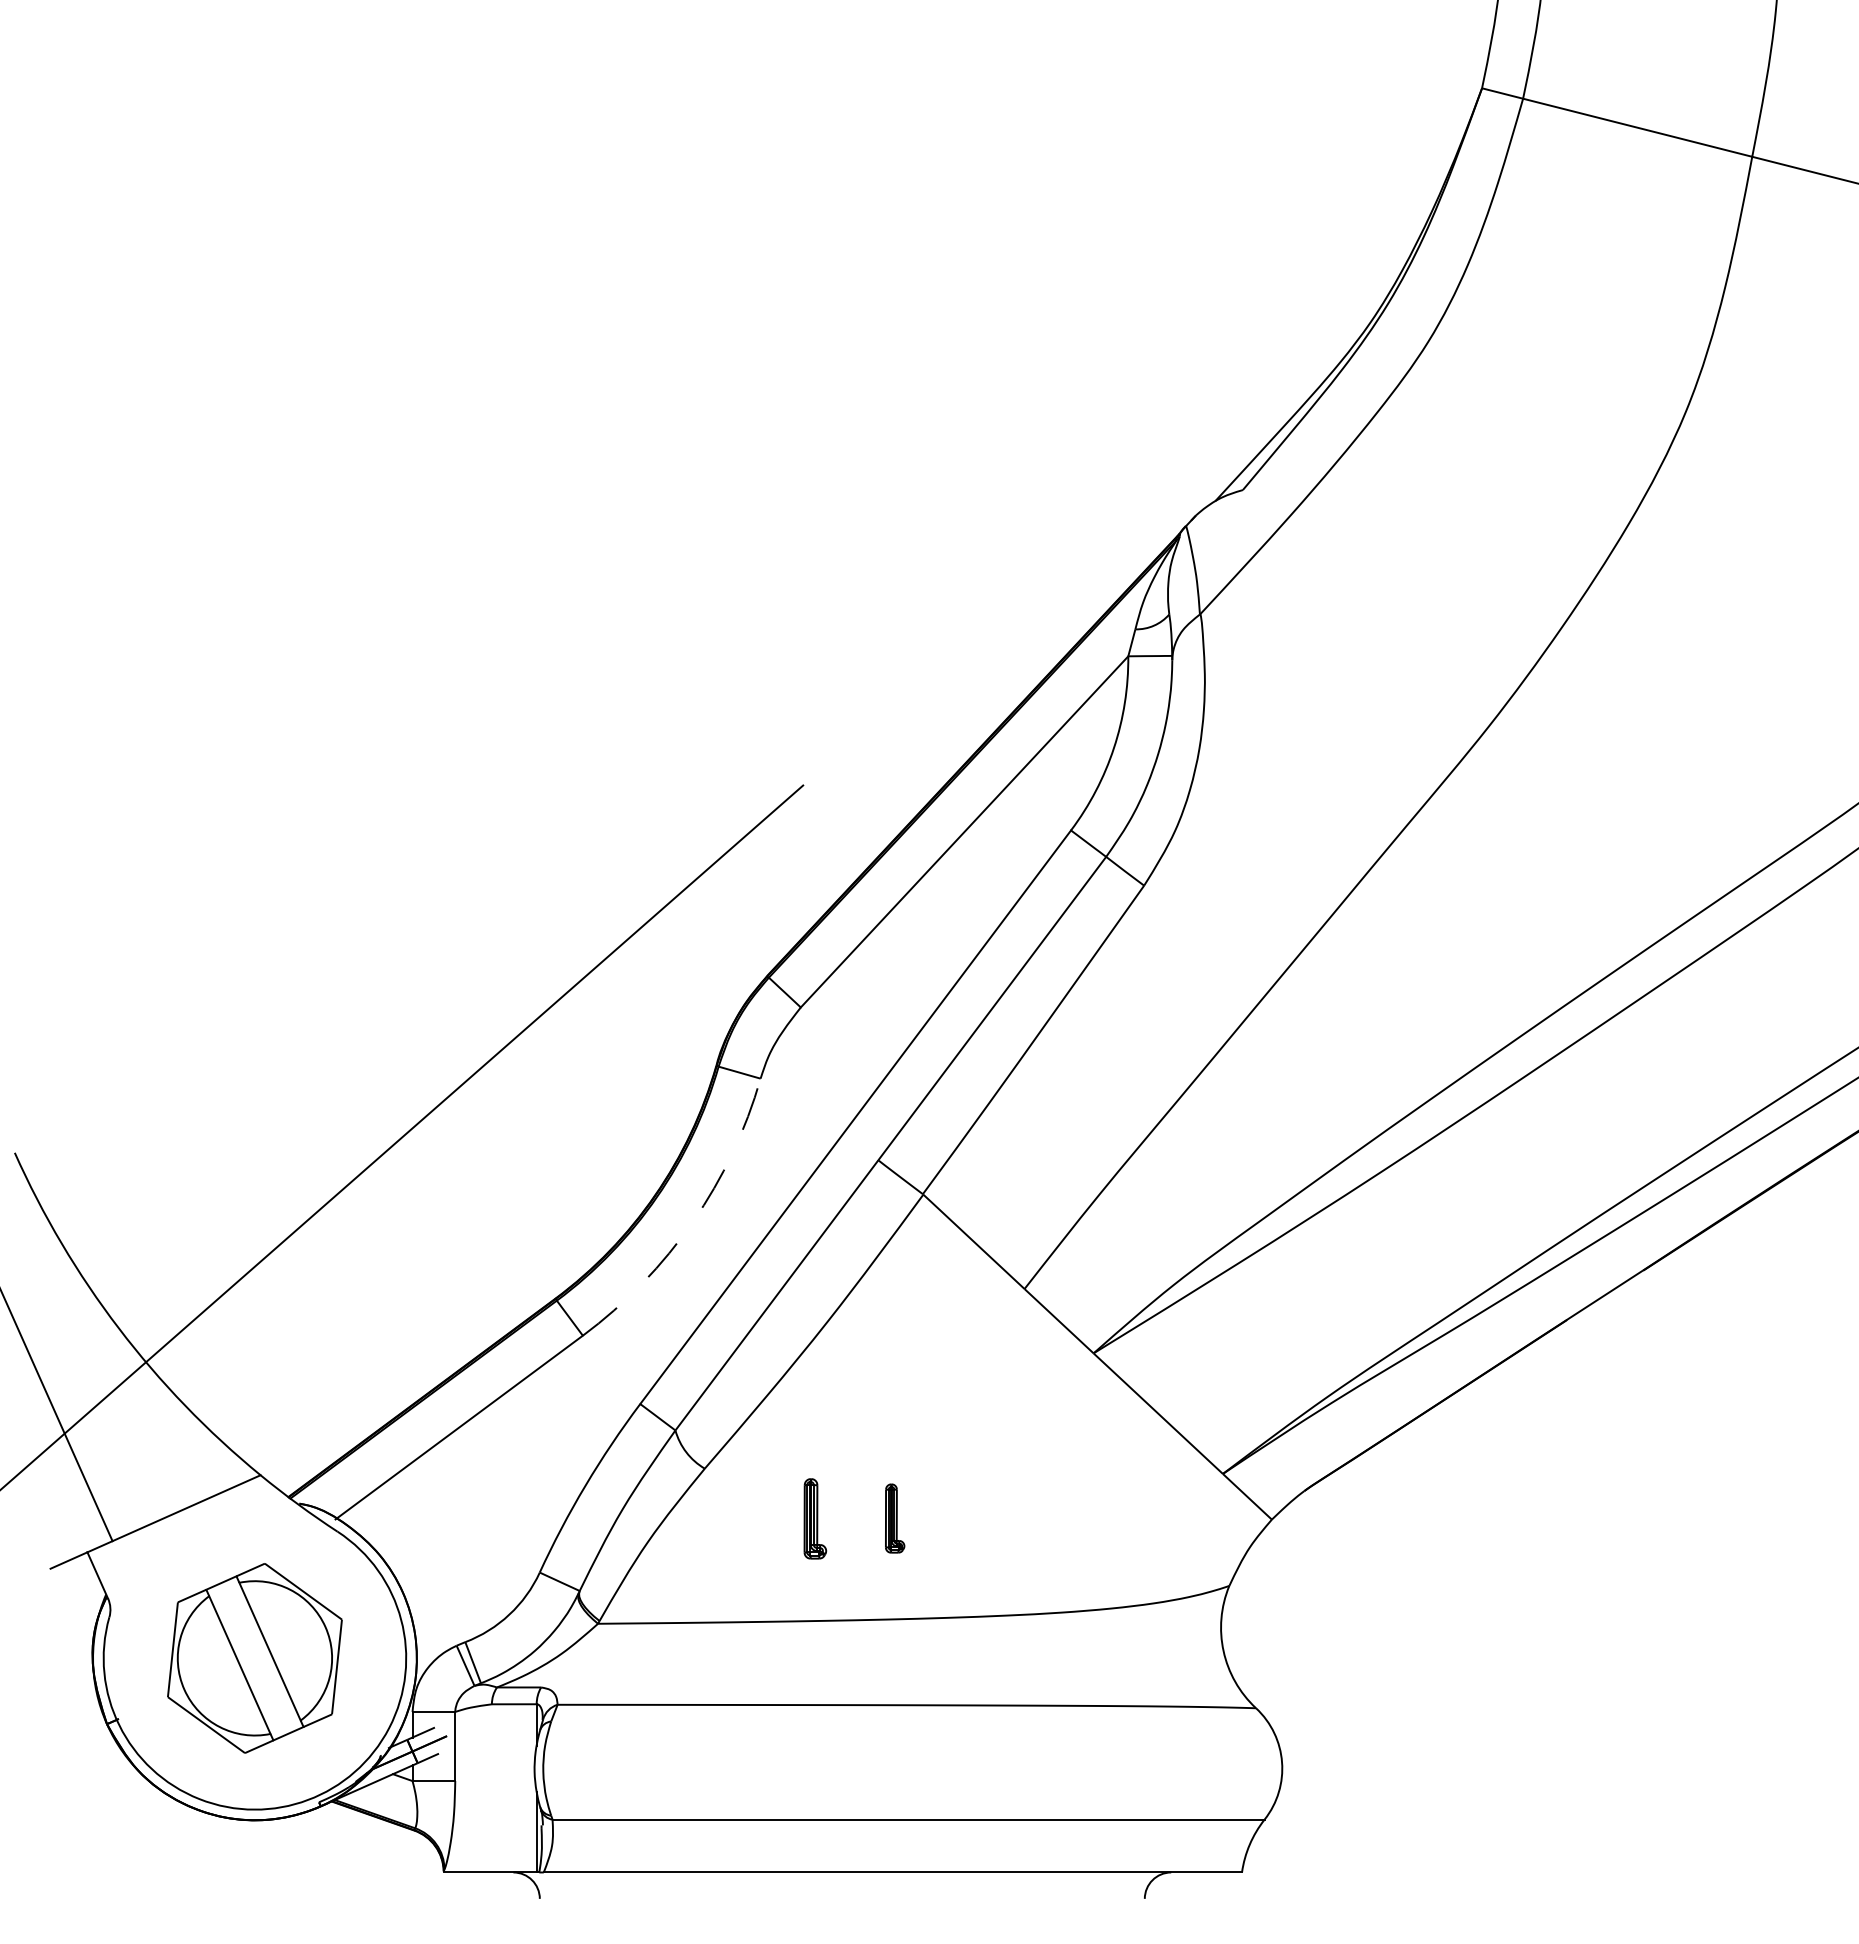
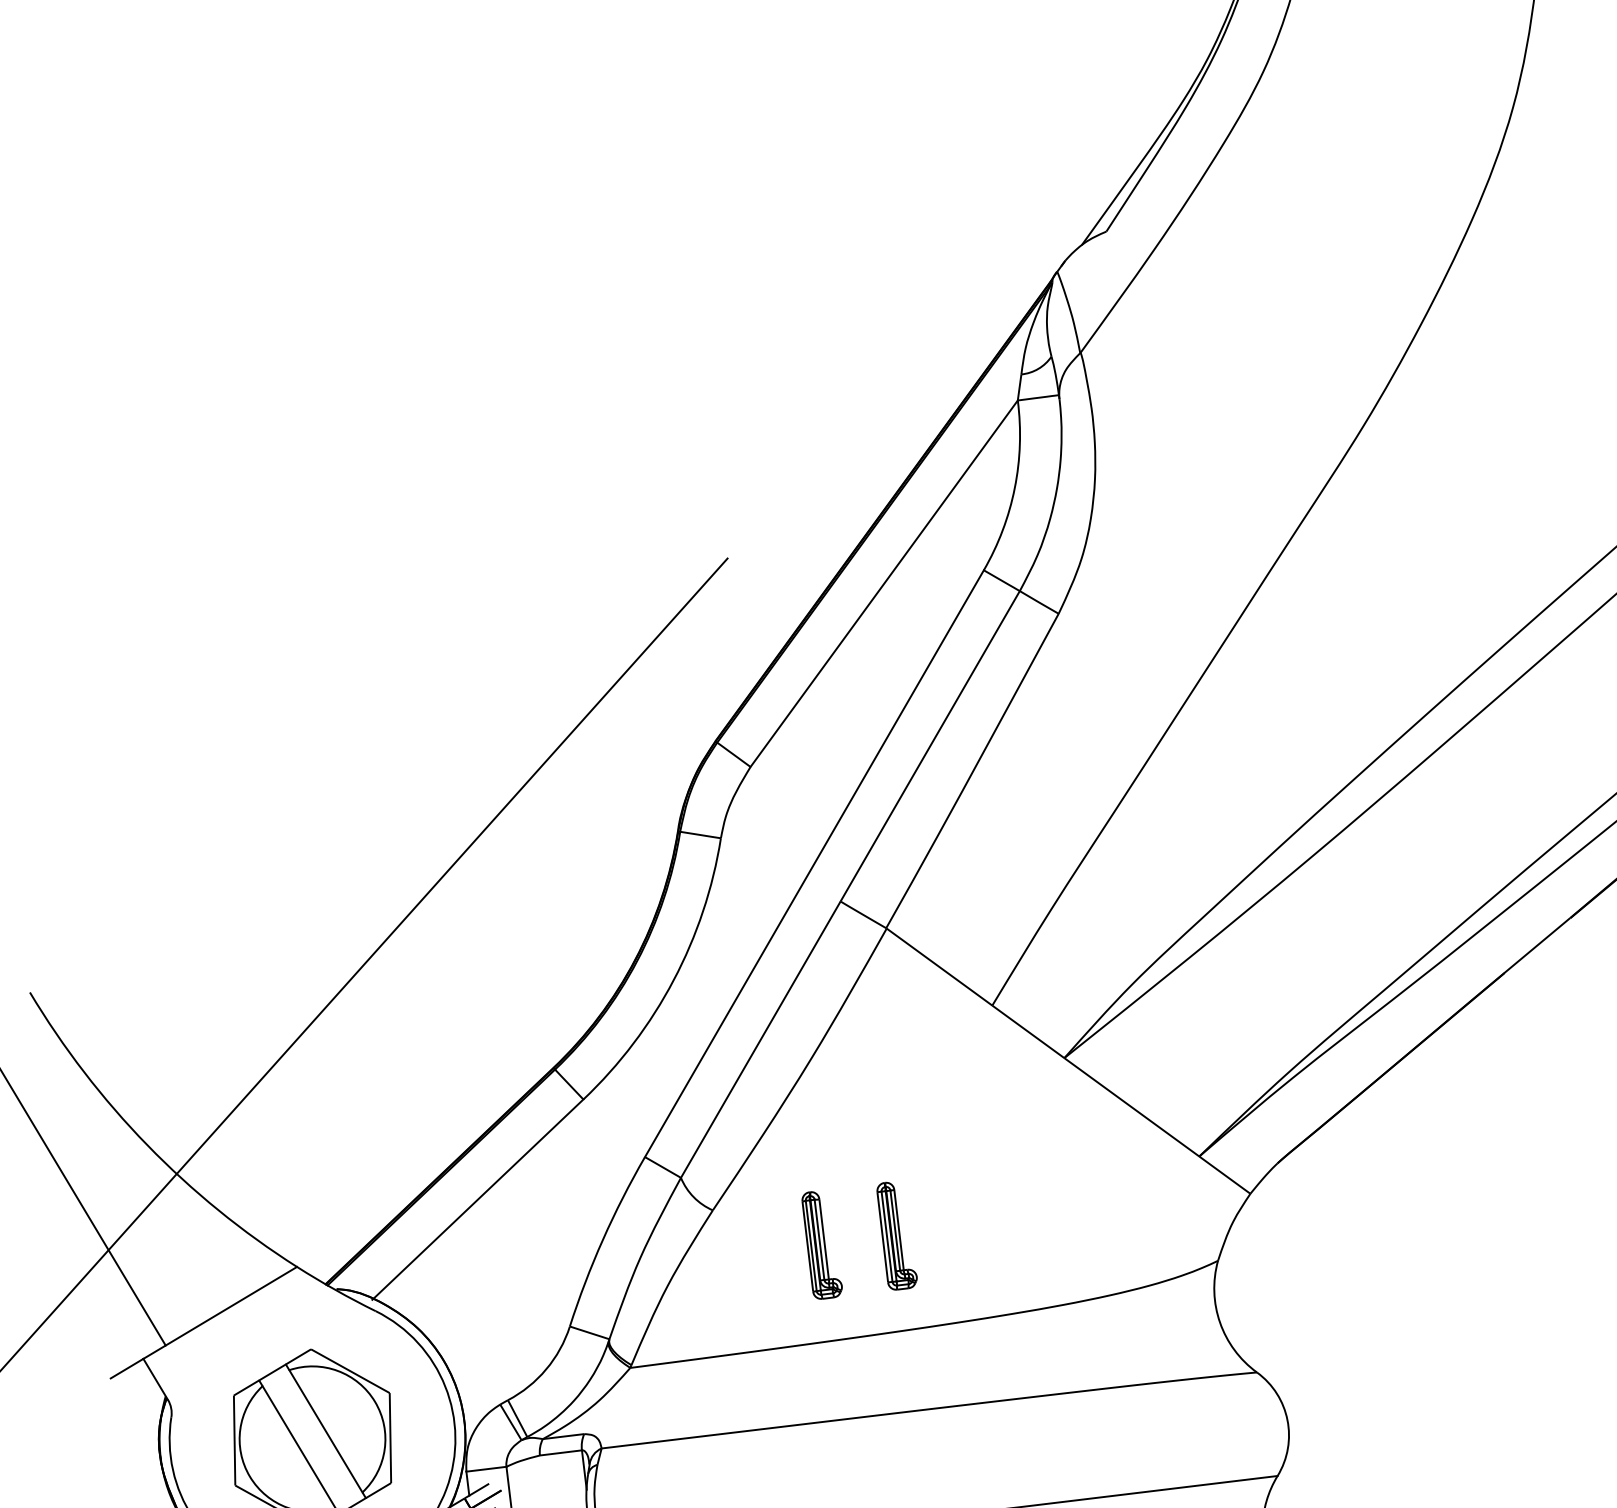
arc: (692, 1221) -> (673, 979), dashed -> solid
part: (815, 1518) -> (822, 1244), size x1.43
part: (894, 1518) -> (896, 1235), size x1.67

